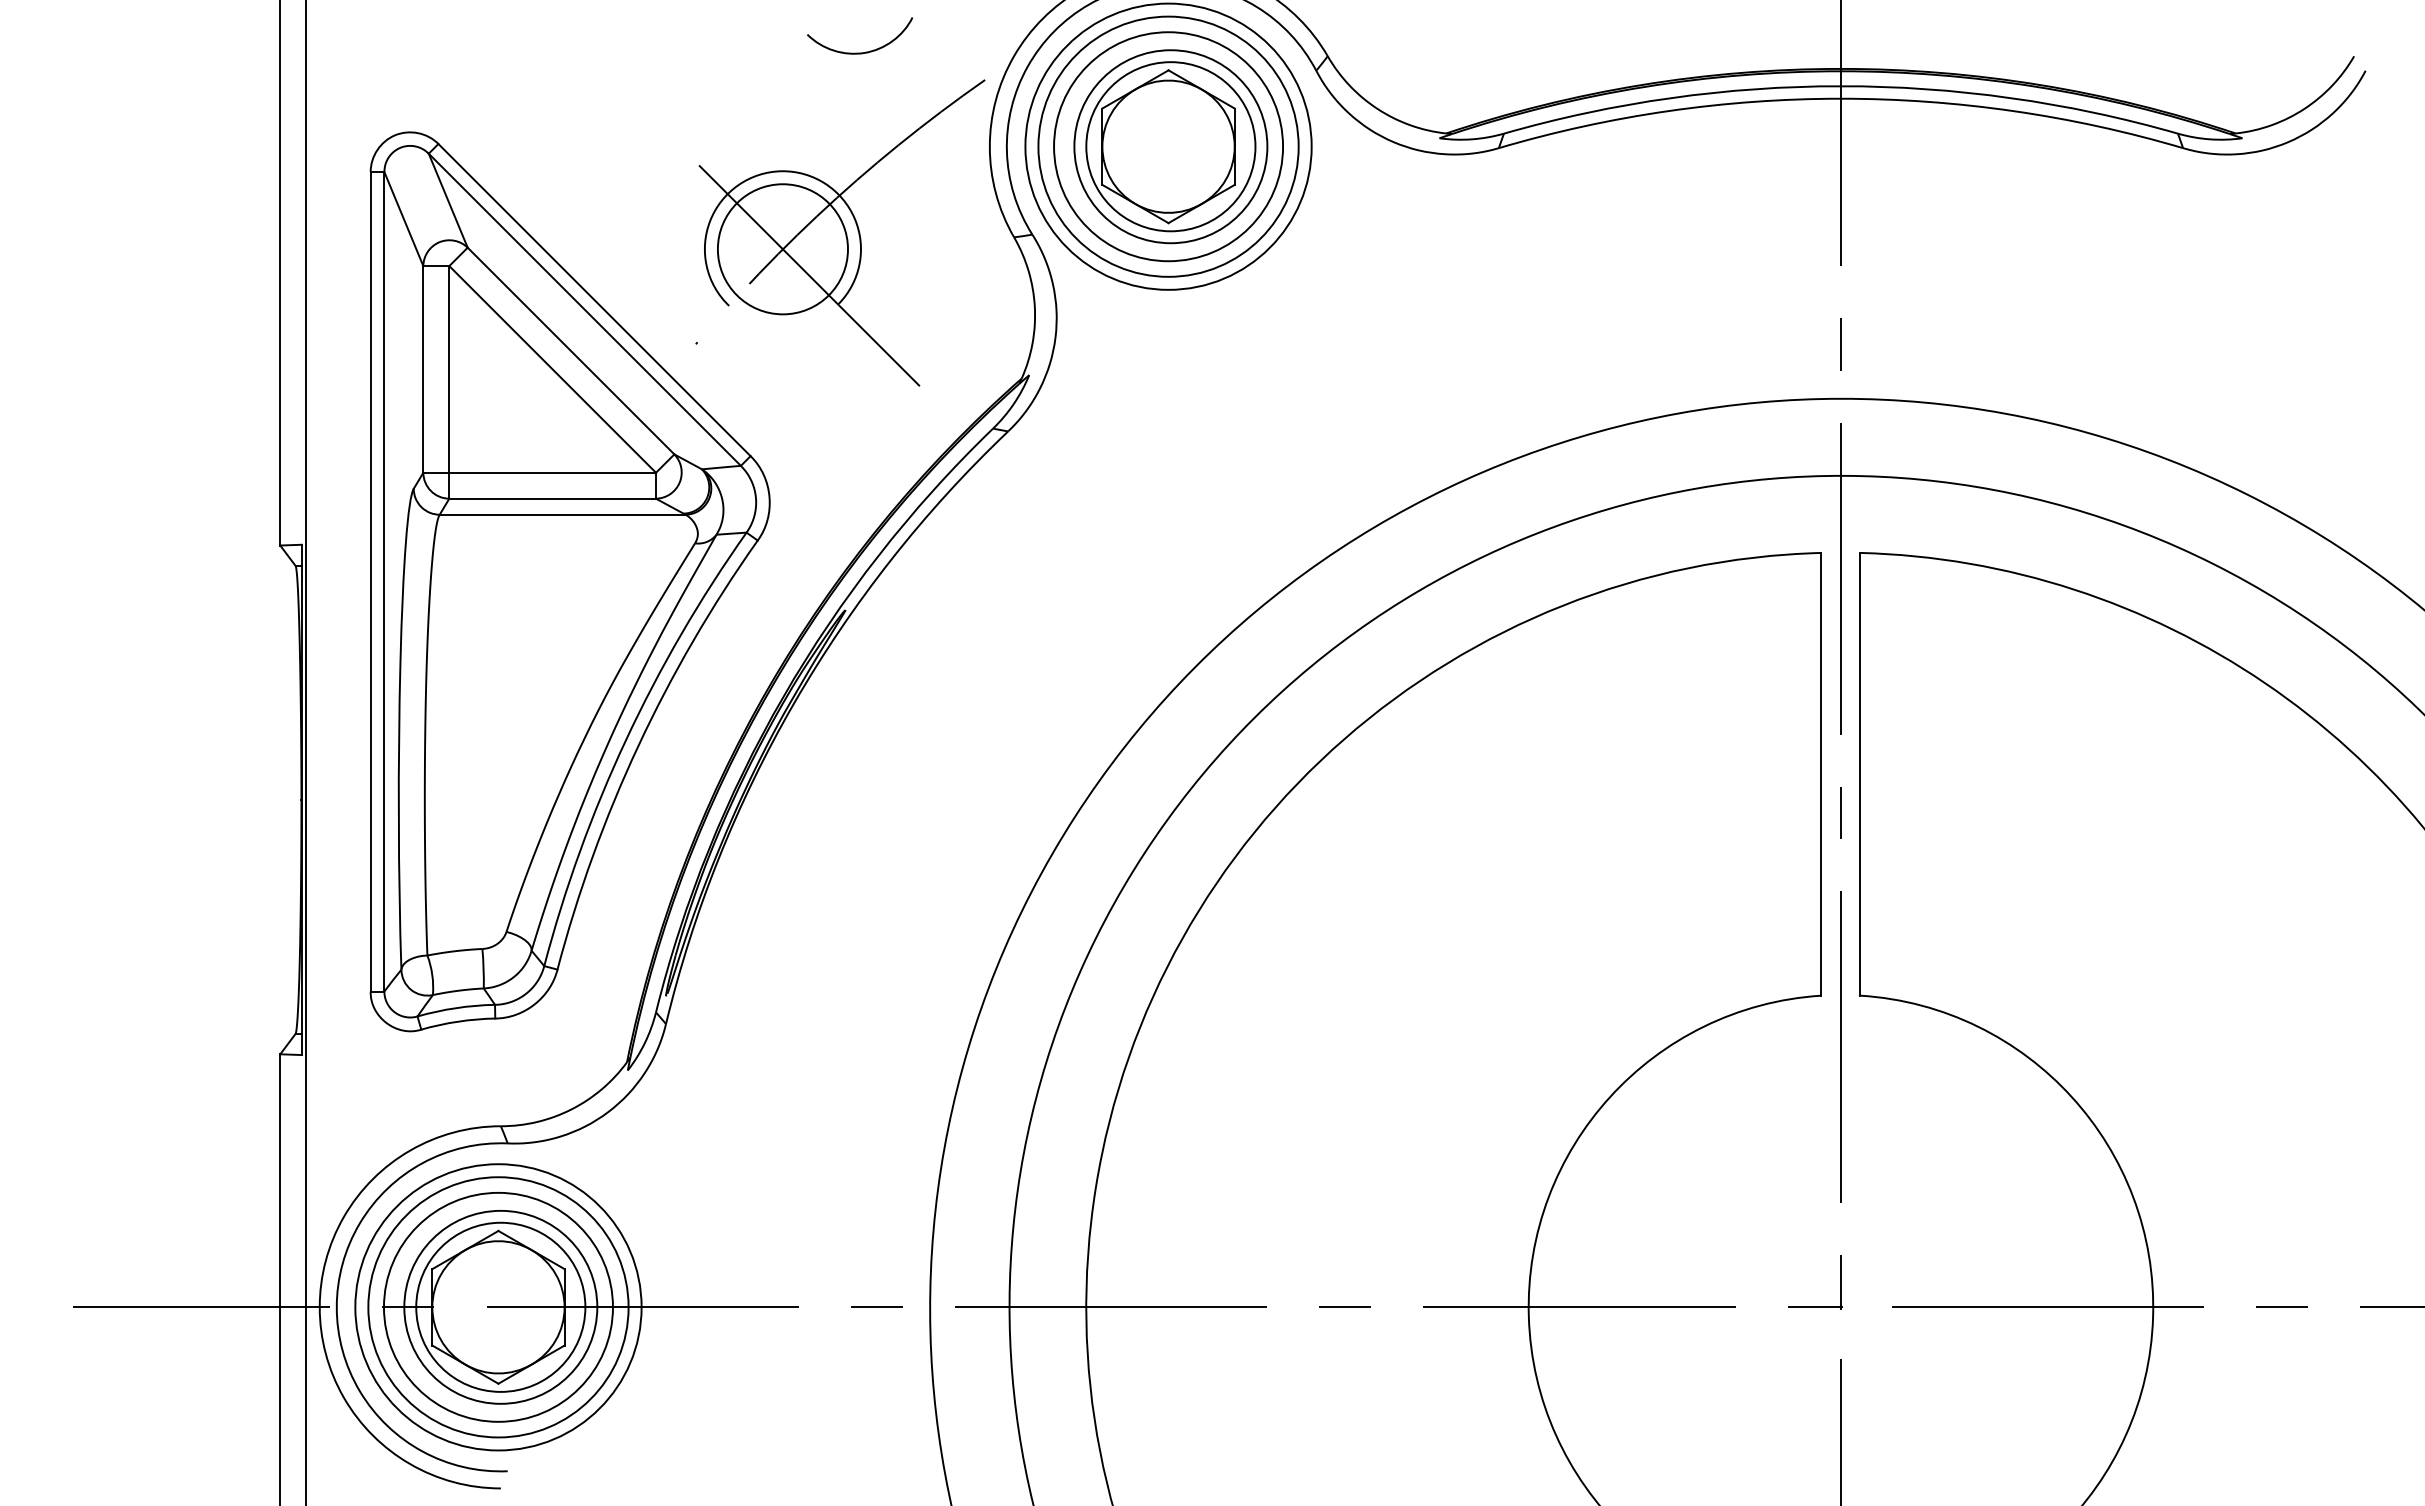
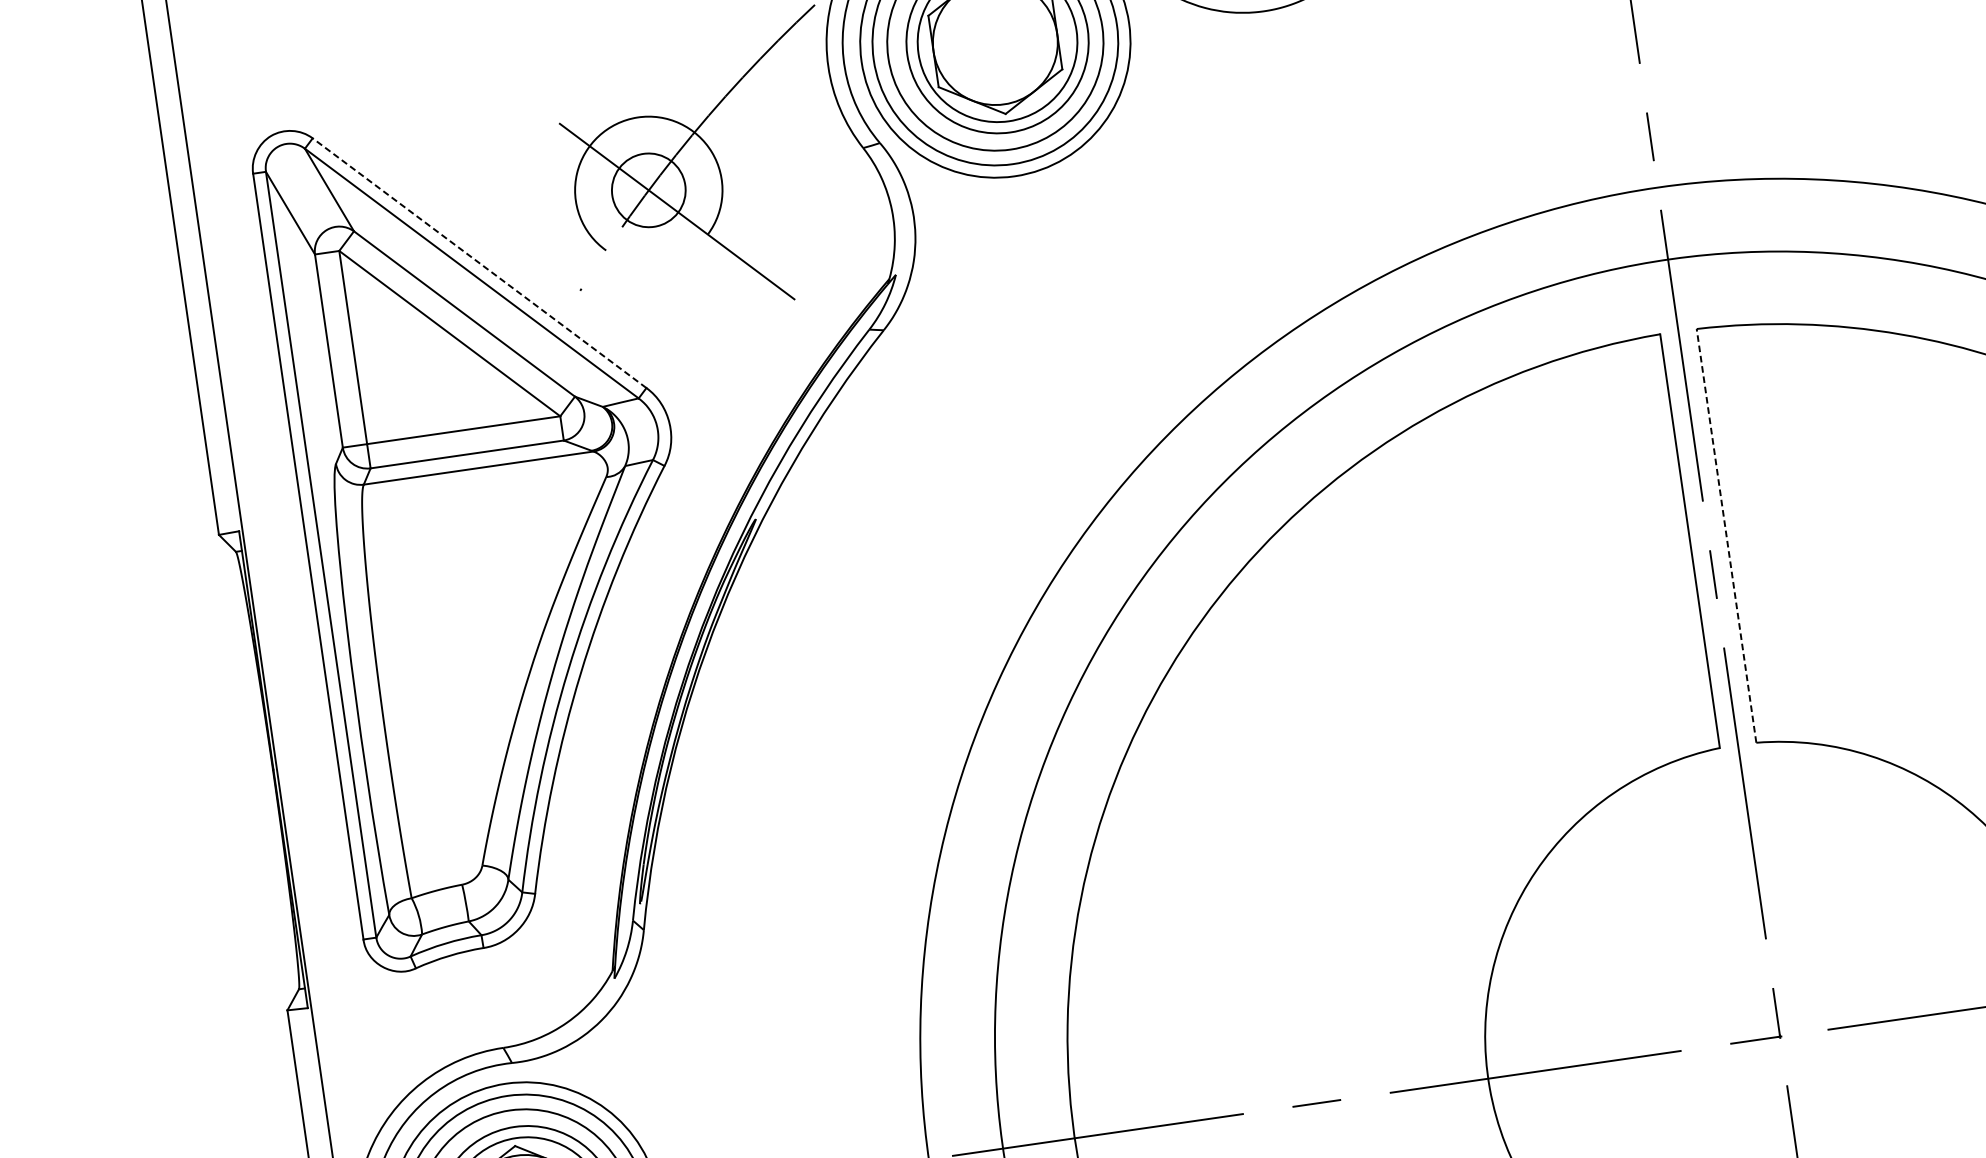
circle: (782, 249) -> (648, 190), size x0.6
line: (594, 300) -> (479, 263), solid -> dashed
line: (1860, 773) -> (1726, 535), solid -> dashed

